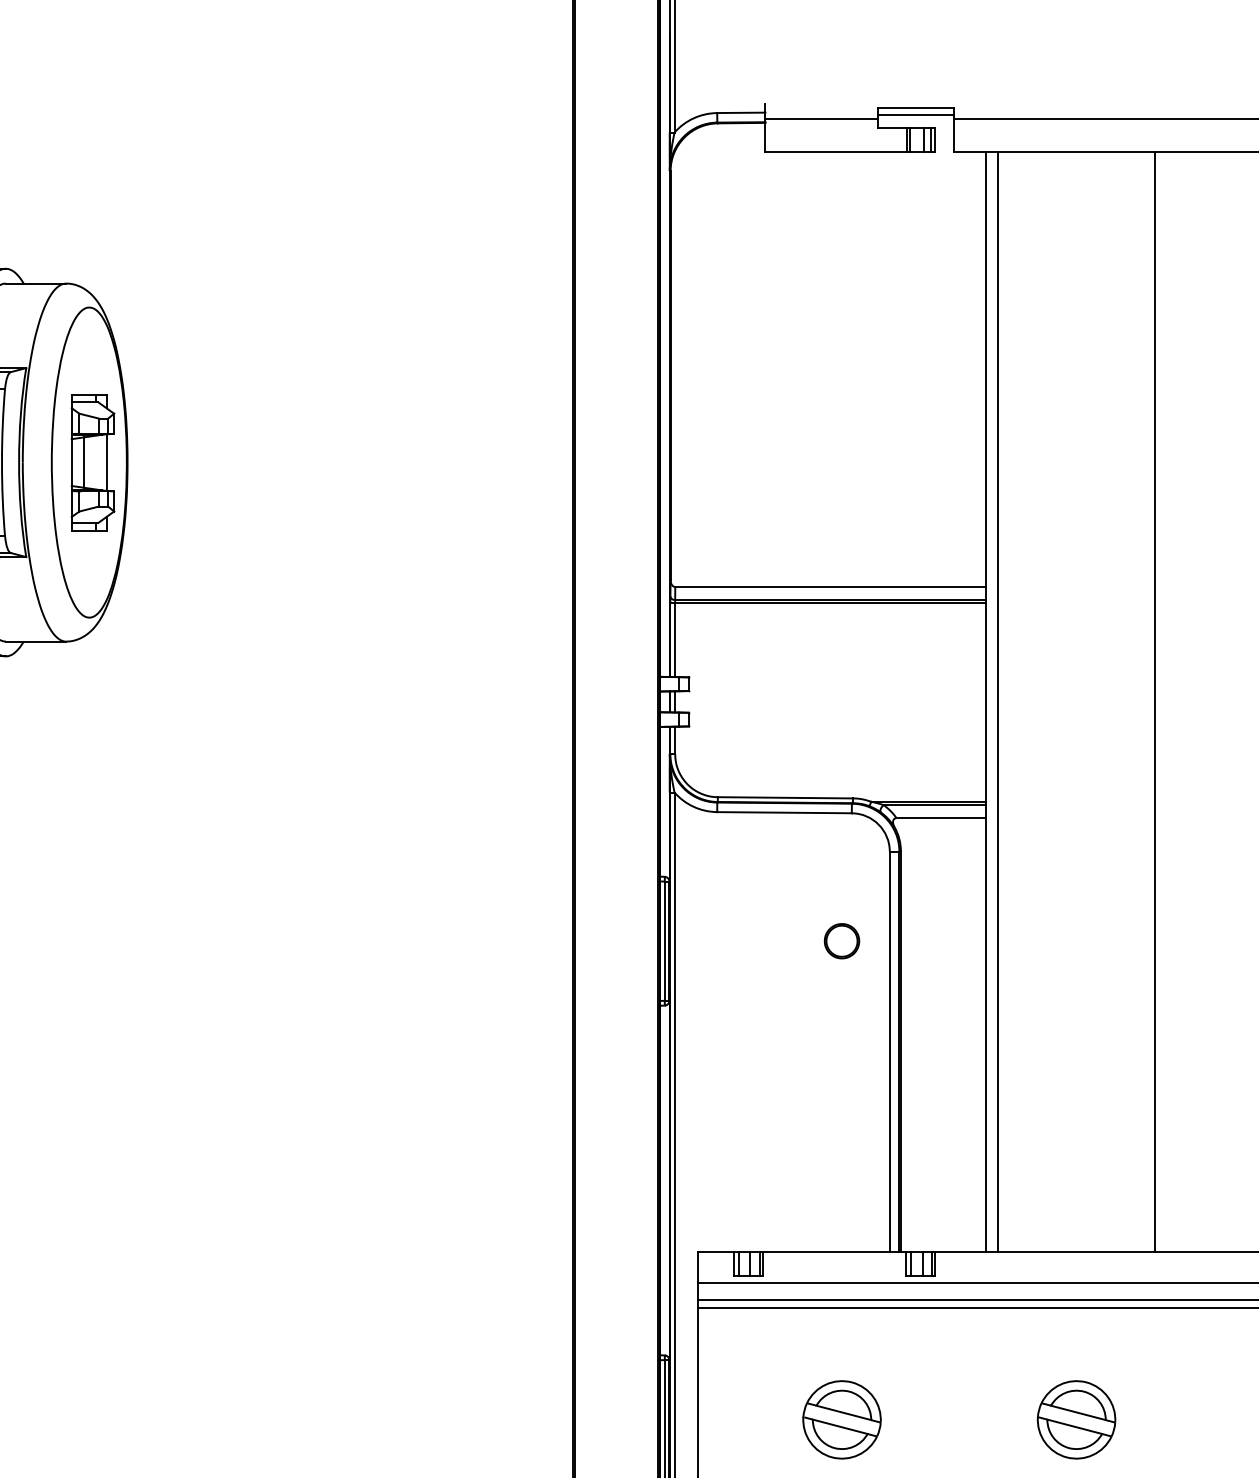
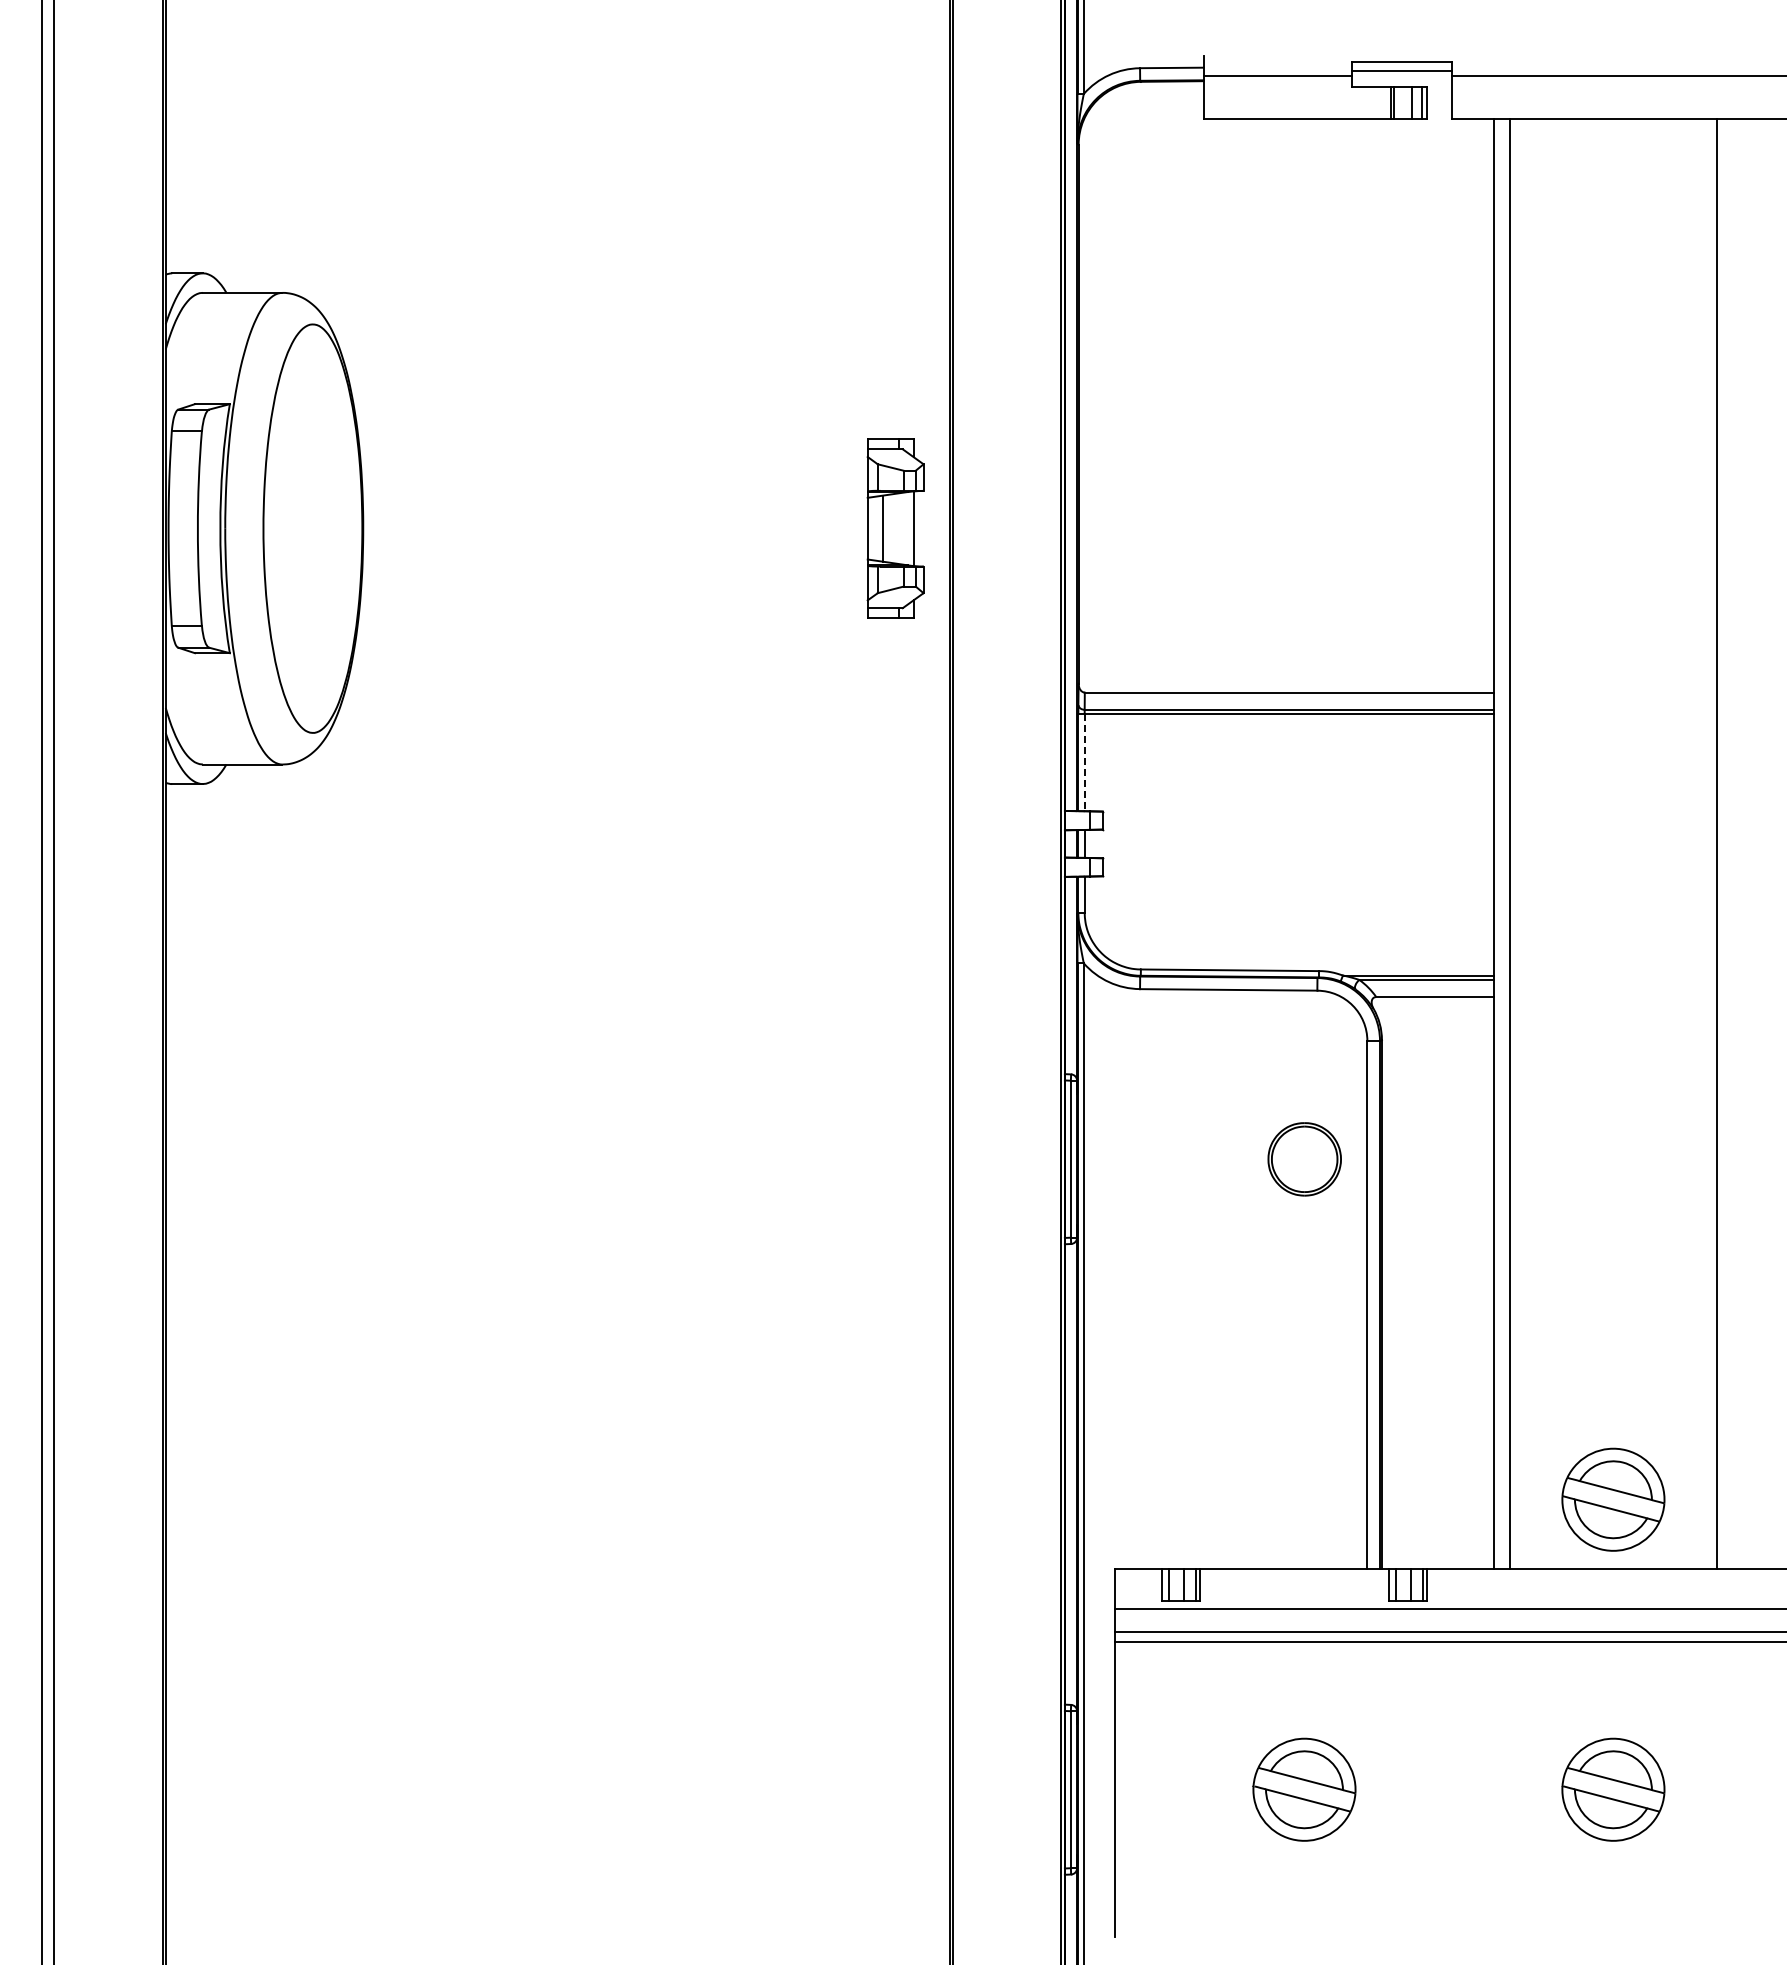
part: (92, 462) -> (895, 528), moved
line: (675, 640) -> (1084, 762), solid -> dashed
part: (841, 940) -> (1303, 1158), size x1.6
part: (1076, 1199) -> (1613, 1499), added

